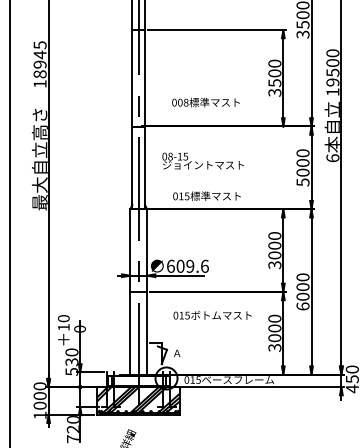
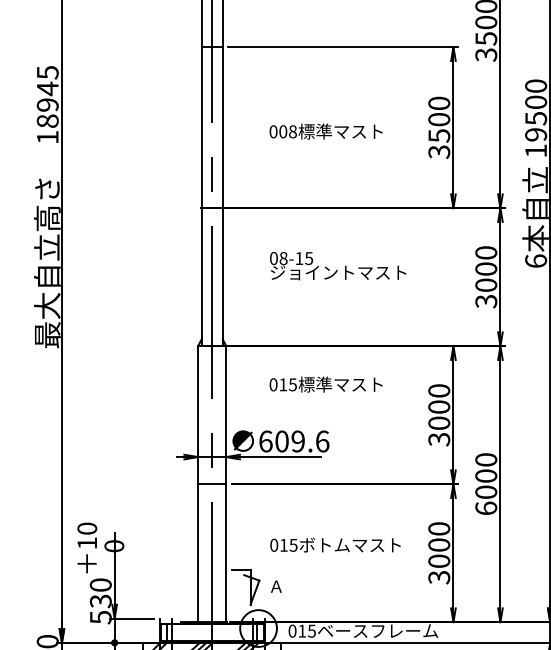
text: (205, 102) -> (325, 131), moved
text: (202, 160) -> (336, 264), moved
text: (302, 181) -> (485, 299), 5000 -> 3000
text: (206, 195) -> (325, 383), moved
text: (212, 315) -> (335, 545), moved

